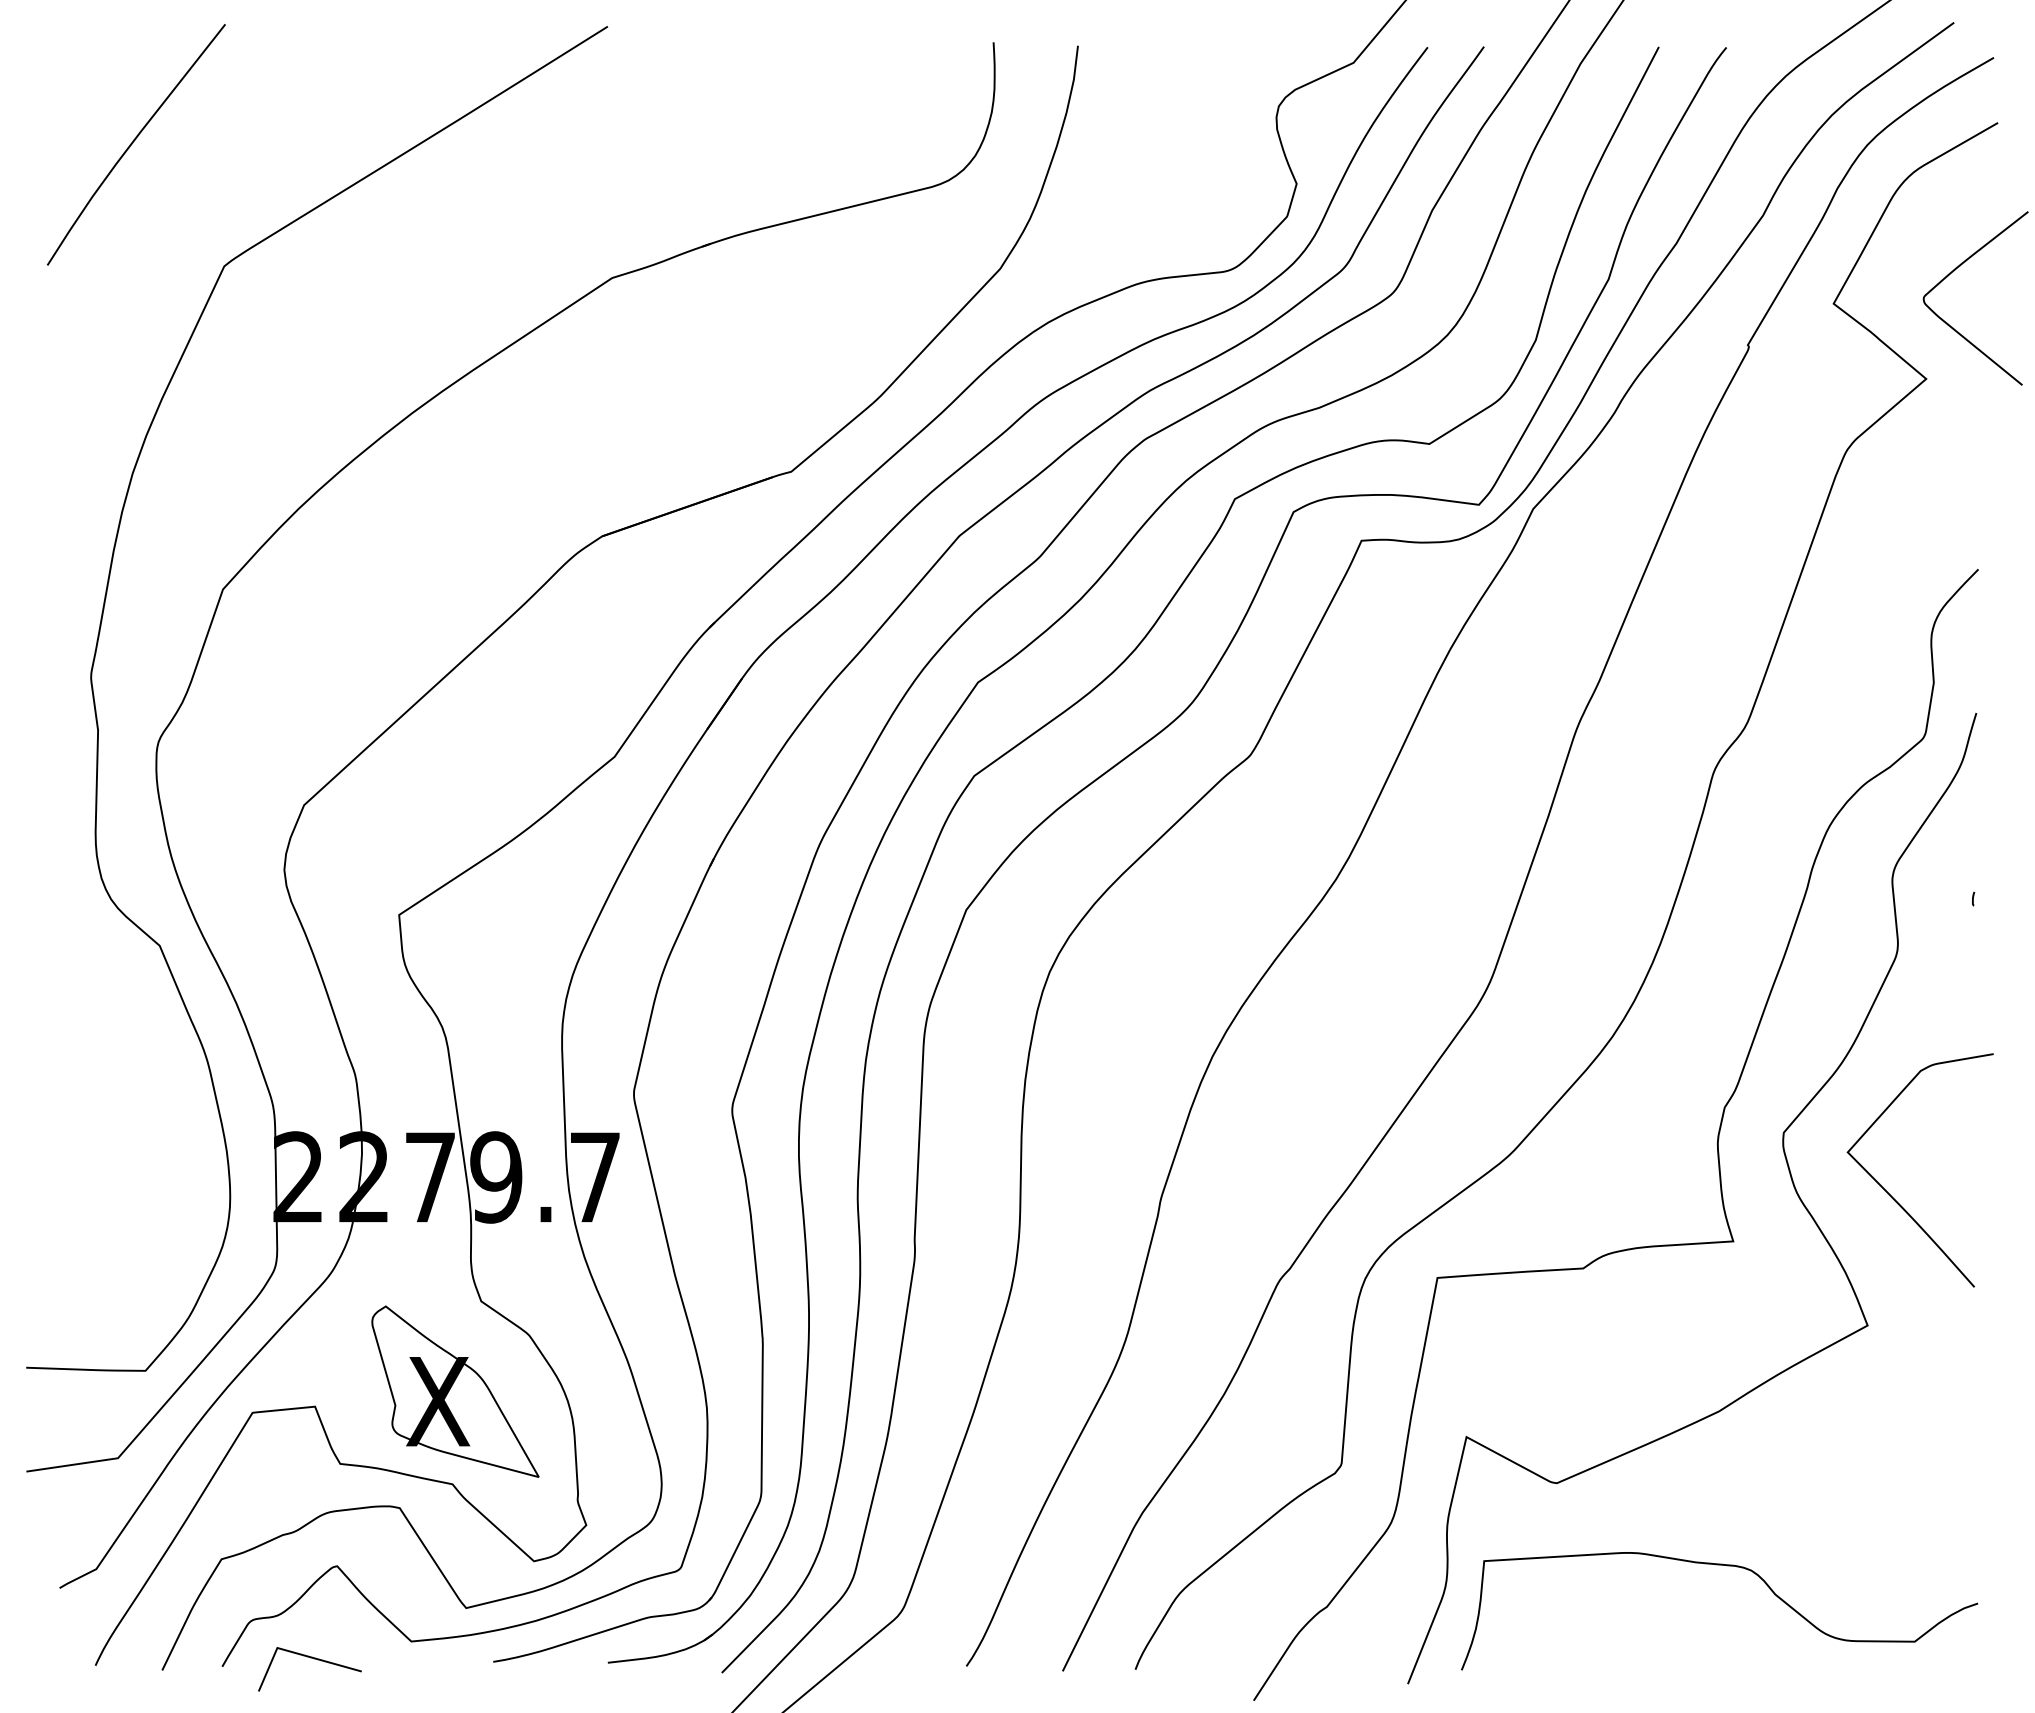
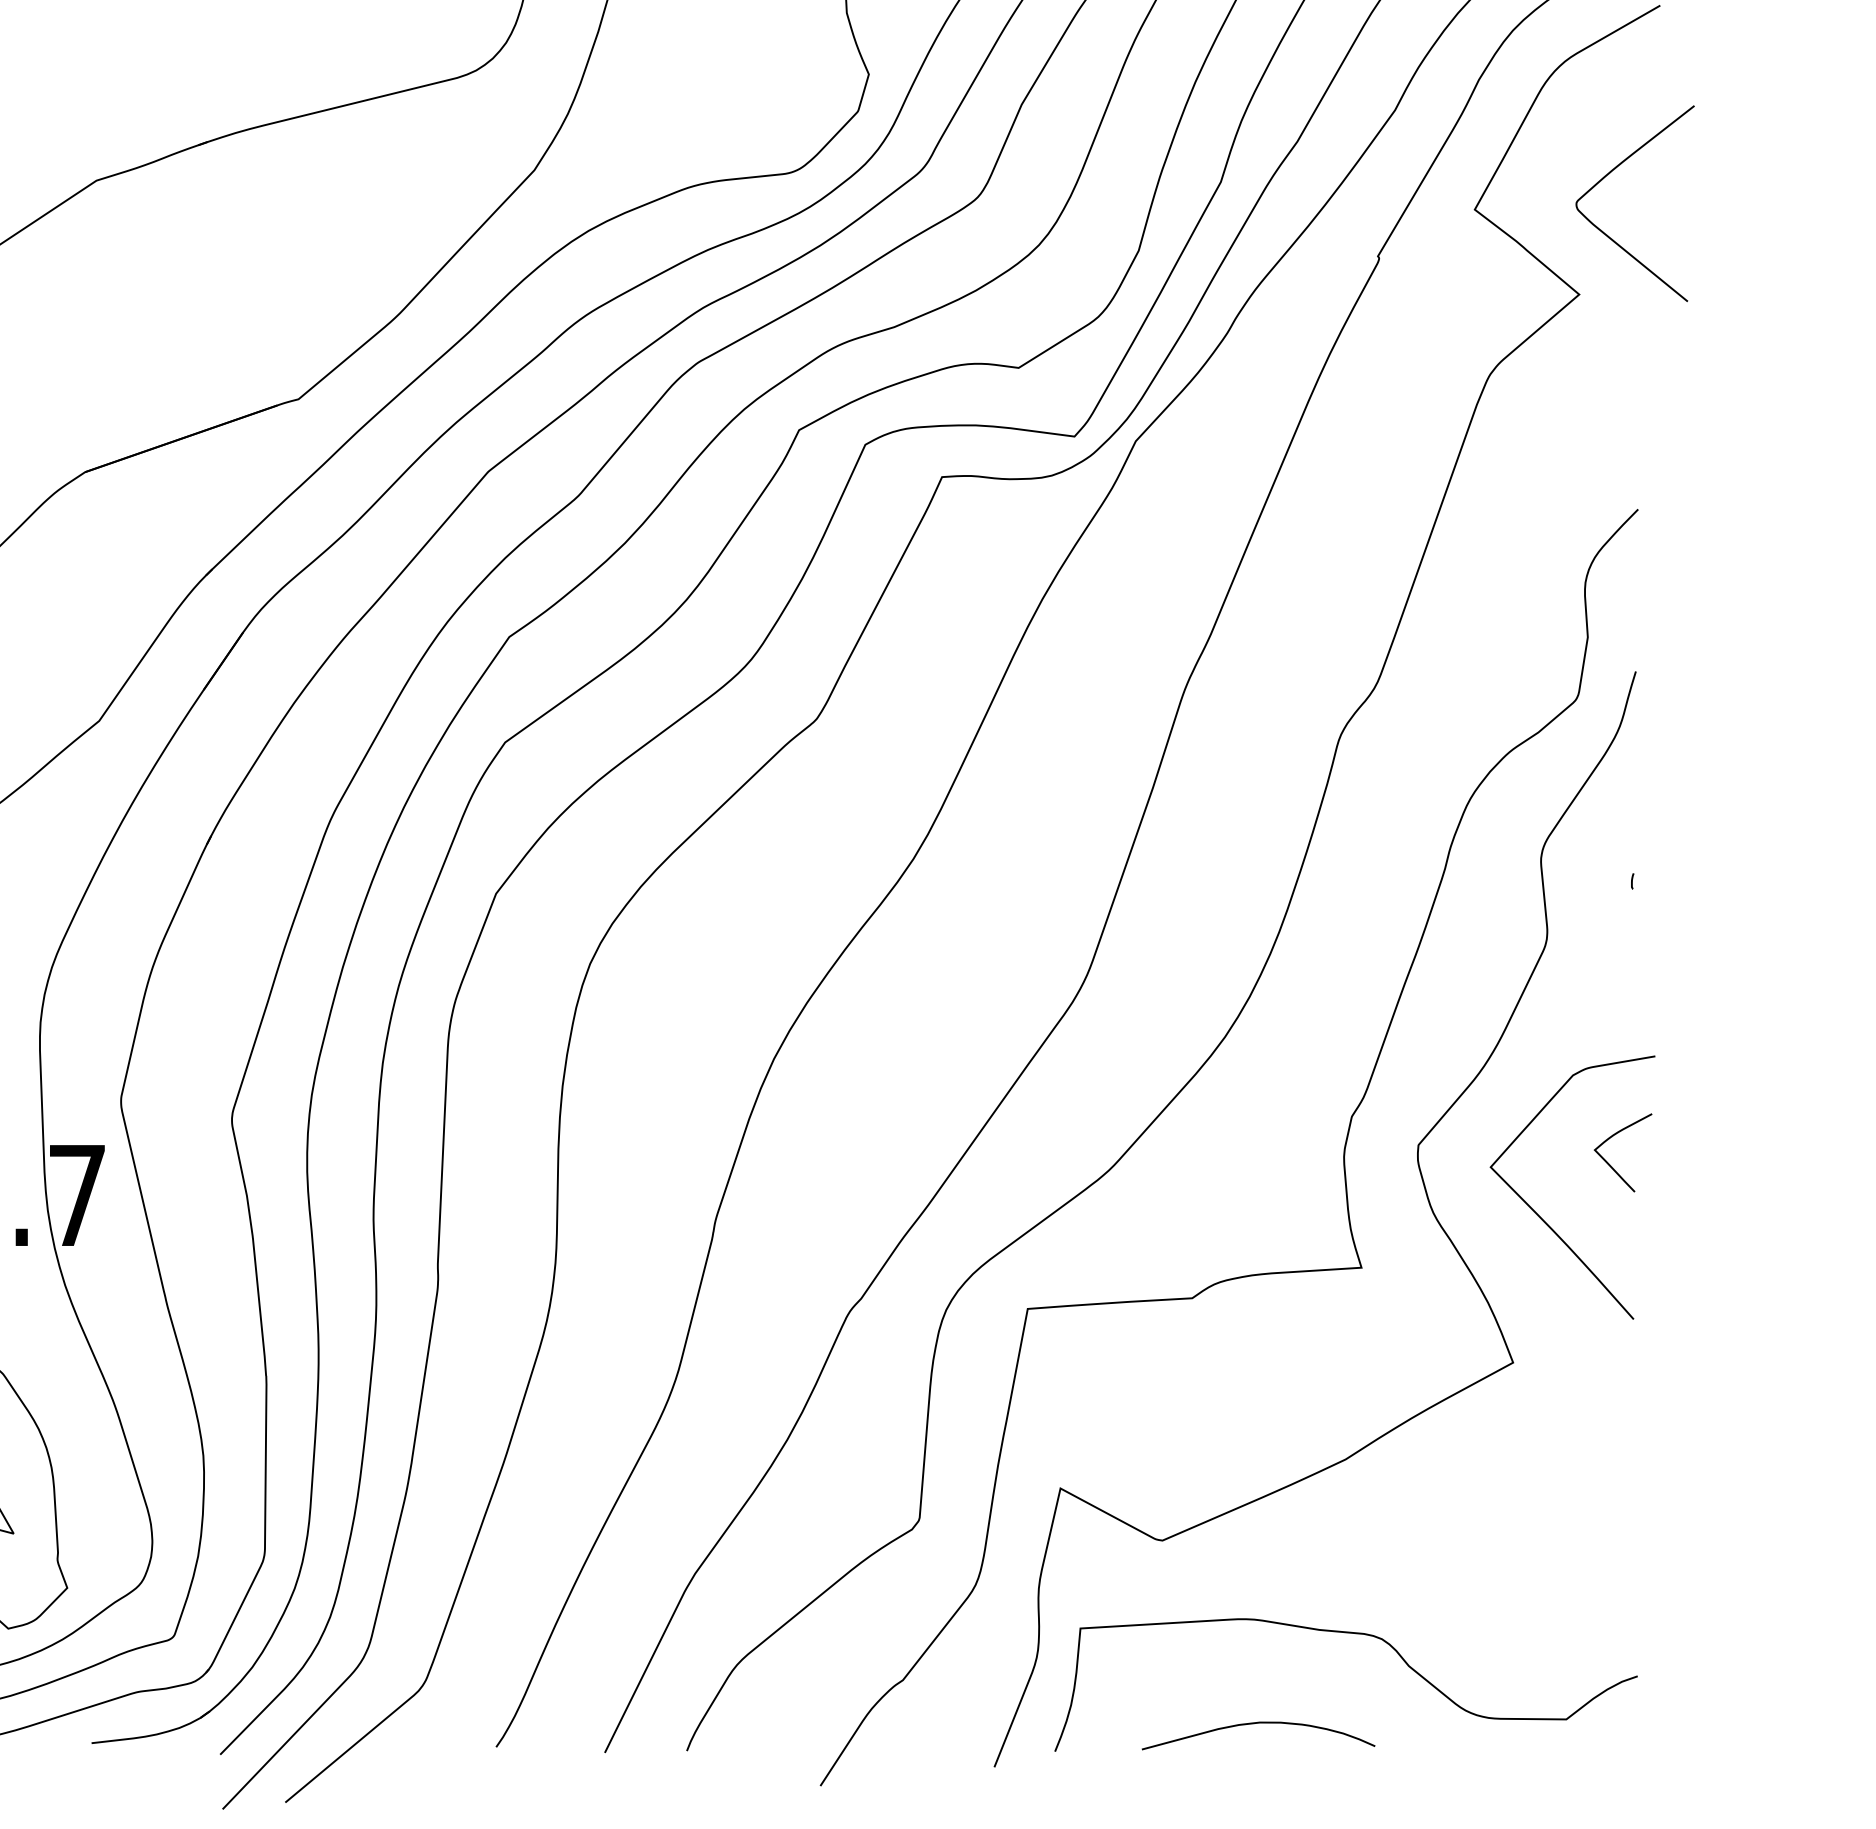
curve: (1953, 1149) -> (1610, 1164), added
curve: (1641, 1645) -> (1257, 1723), added

